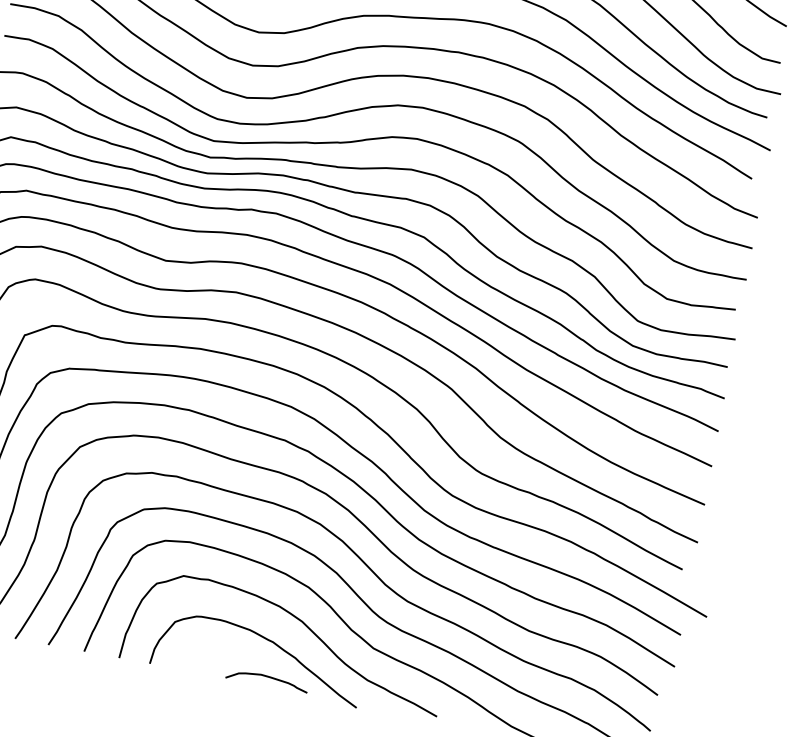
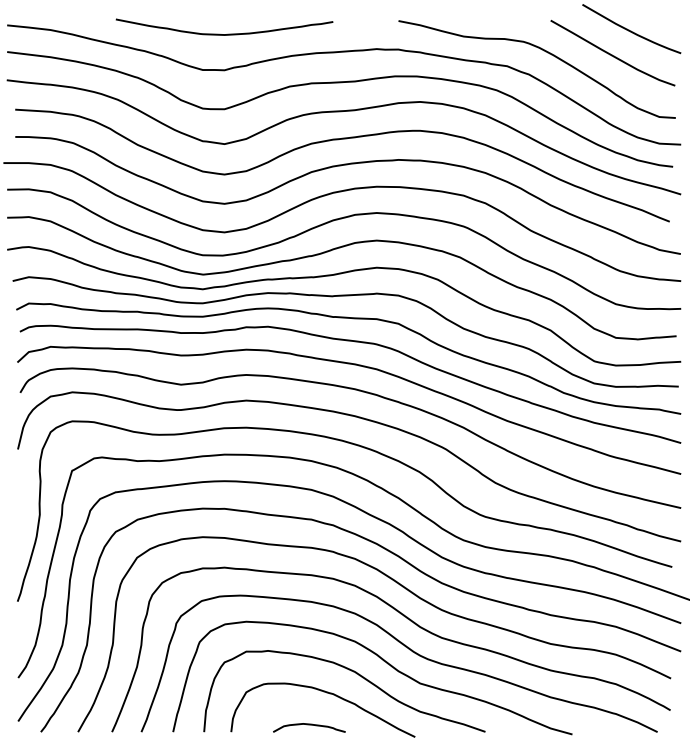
curve: (267, 677) -> (309, 725), moved

